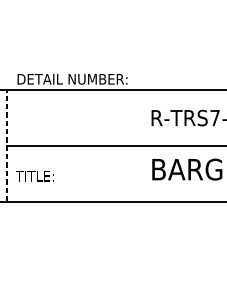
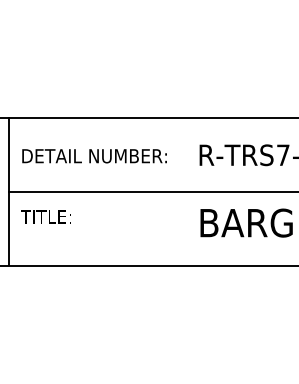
text: (72, 79) -> (94, 156), moved
line: (7, 145) -> (9, 191), dashed -> solid
text: (34, 176) -> (45, 216), moved

